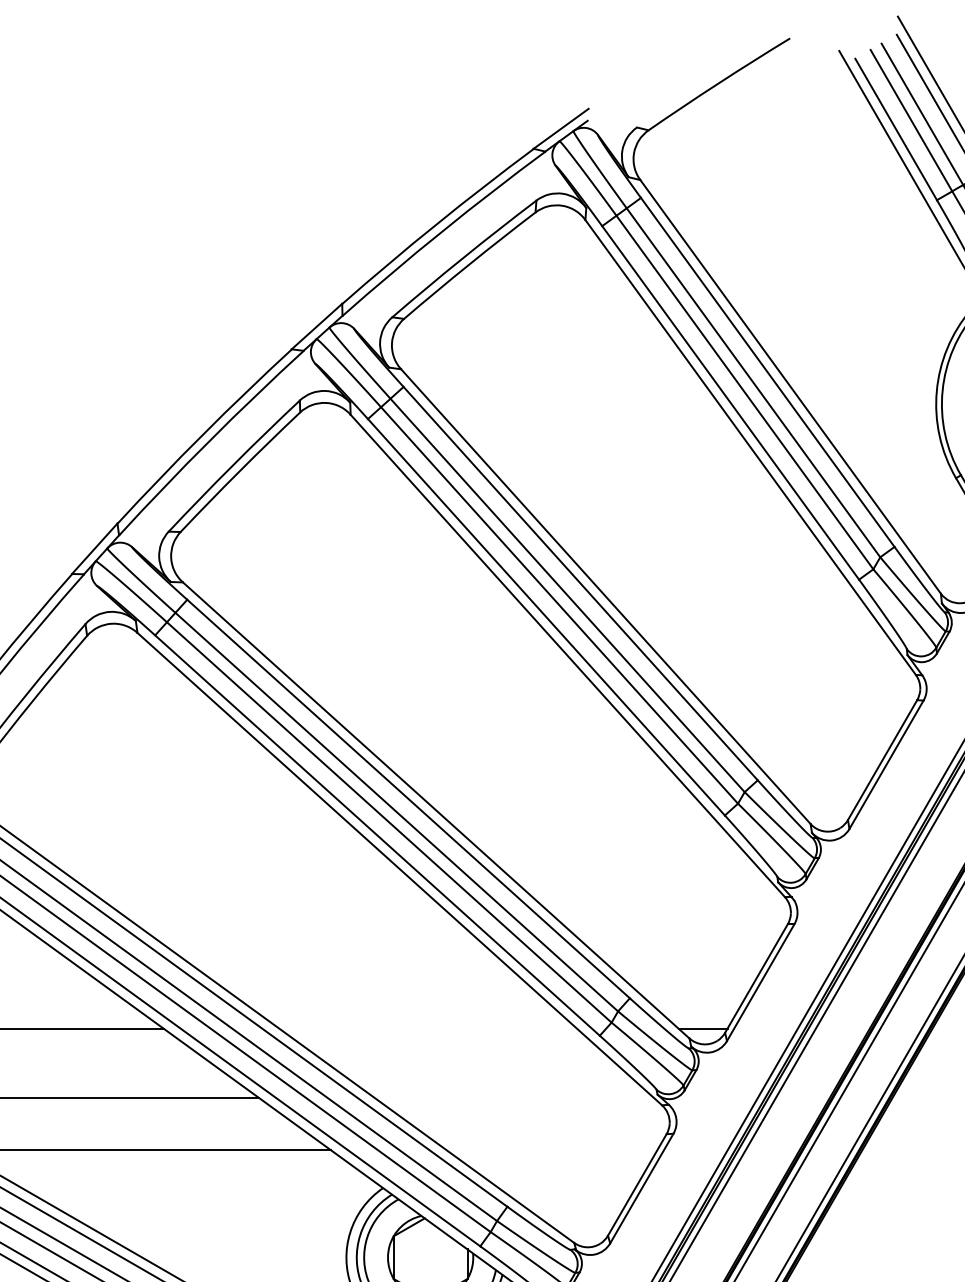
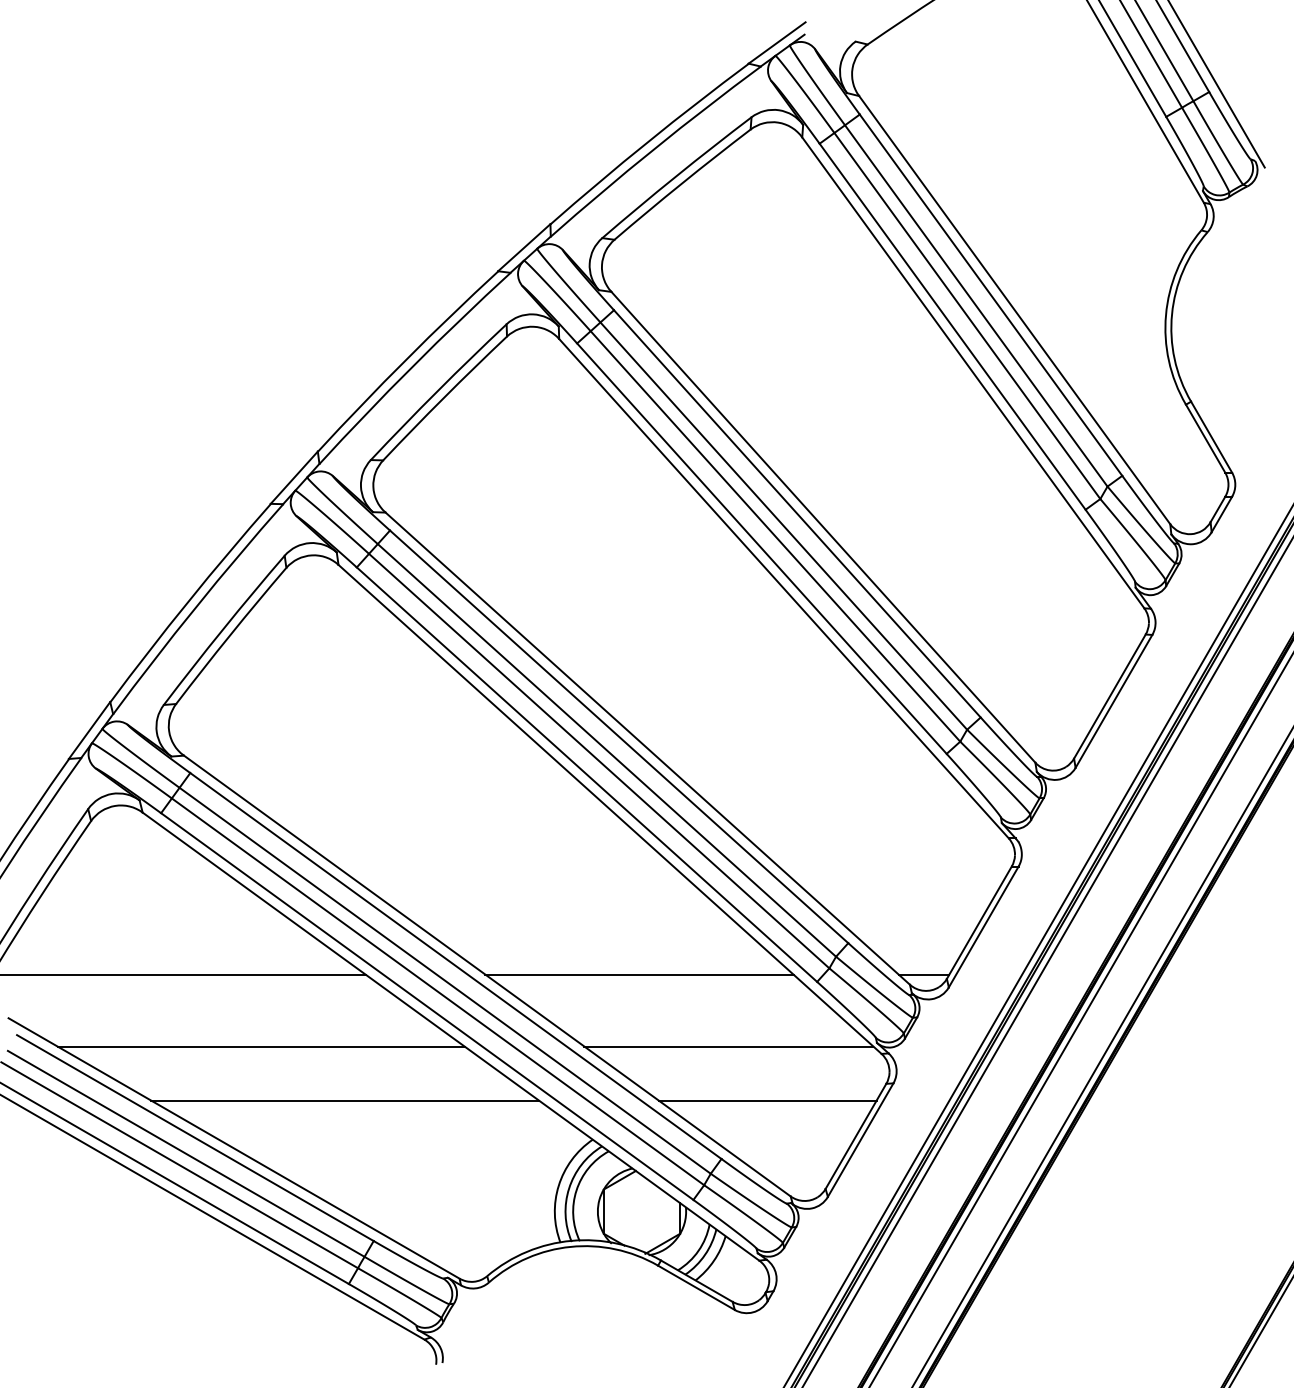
line: (428, 1028) -> (639, 974), added
line: (514, 1098) -> (728, 1046), added
line: (551, 1150) -> (767, 1100), added

